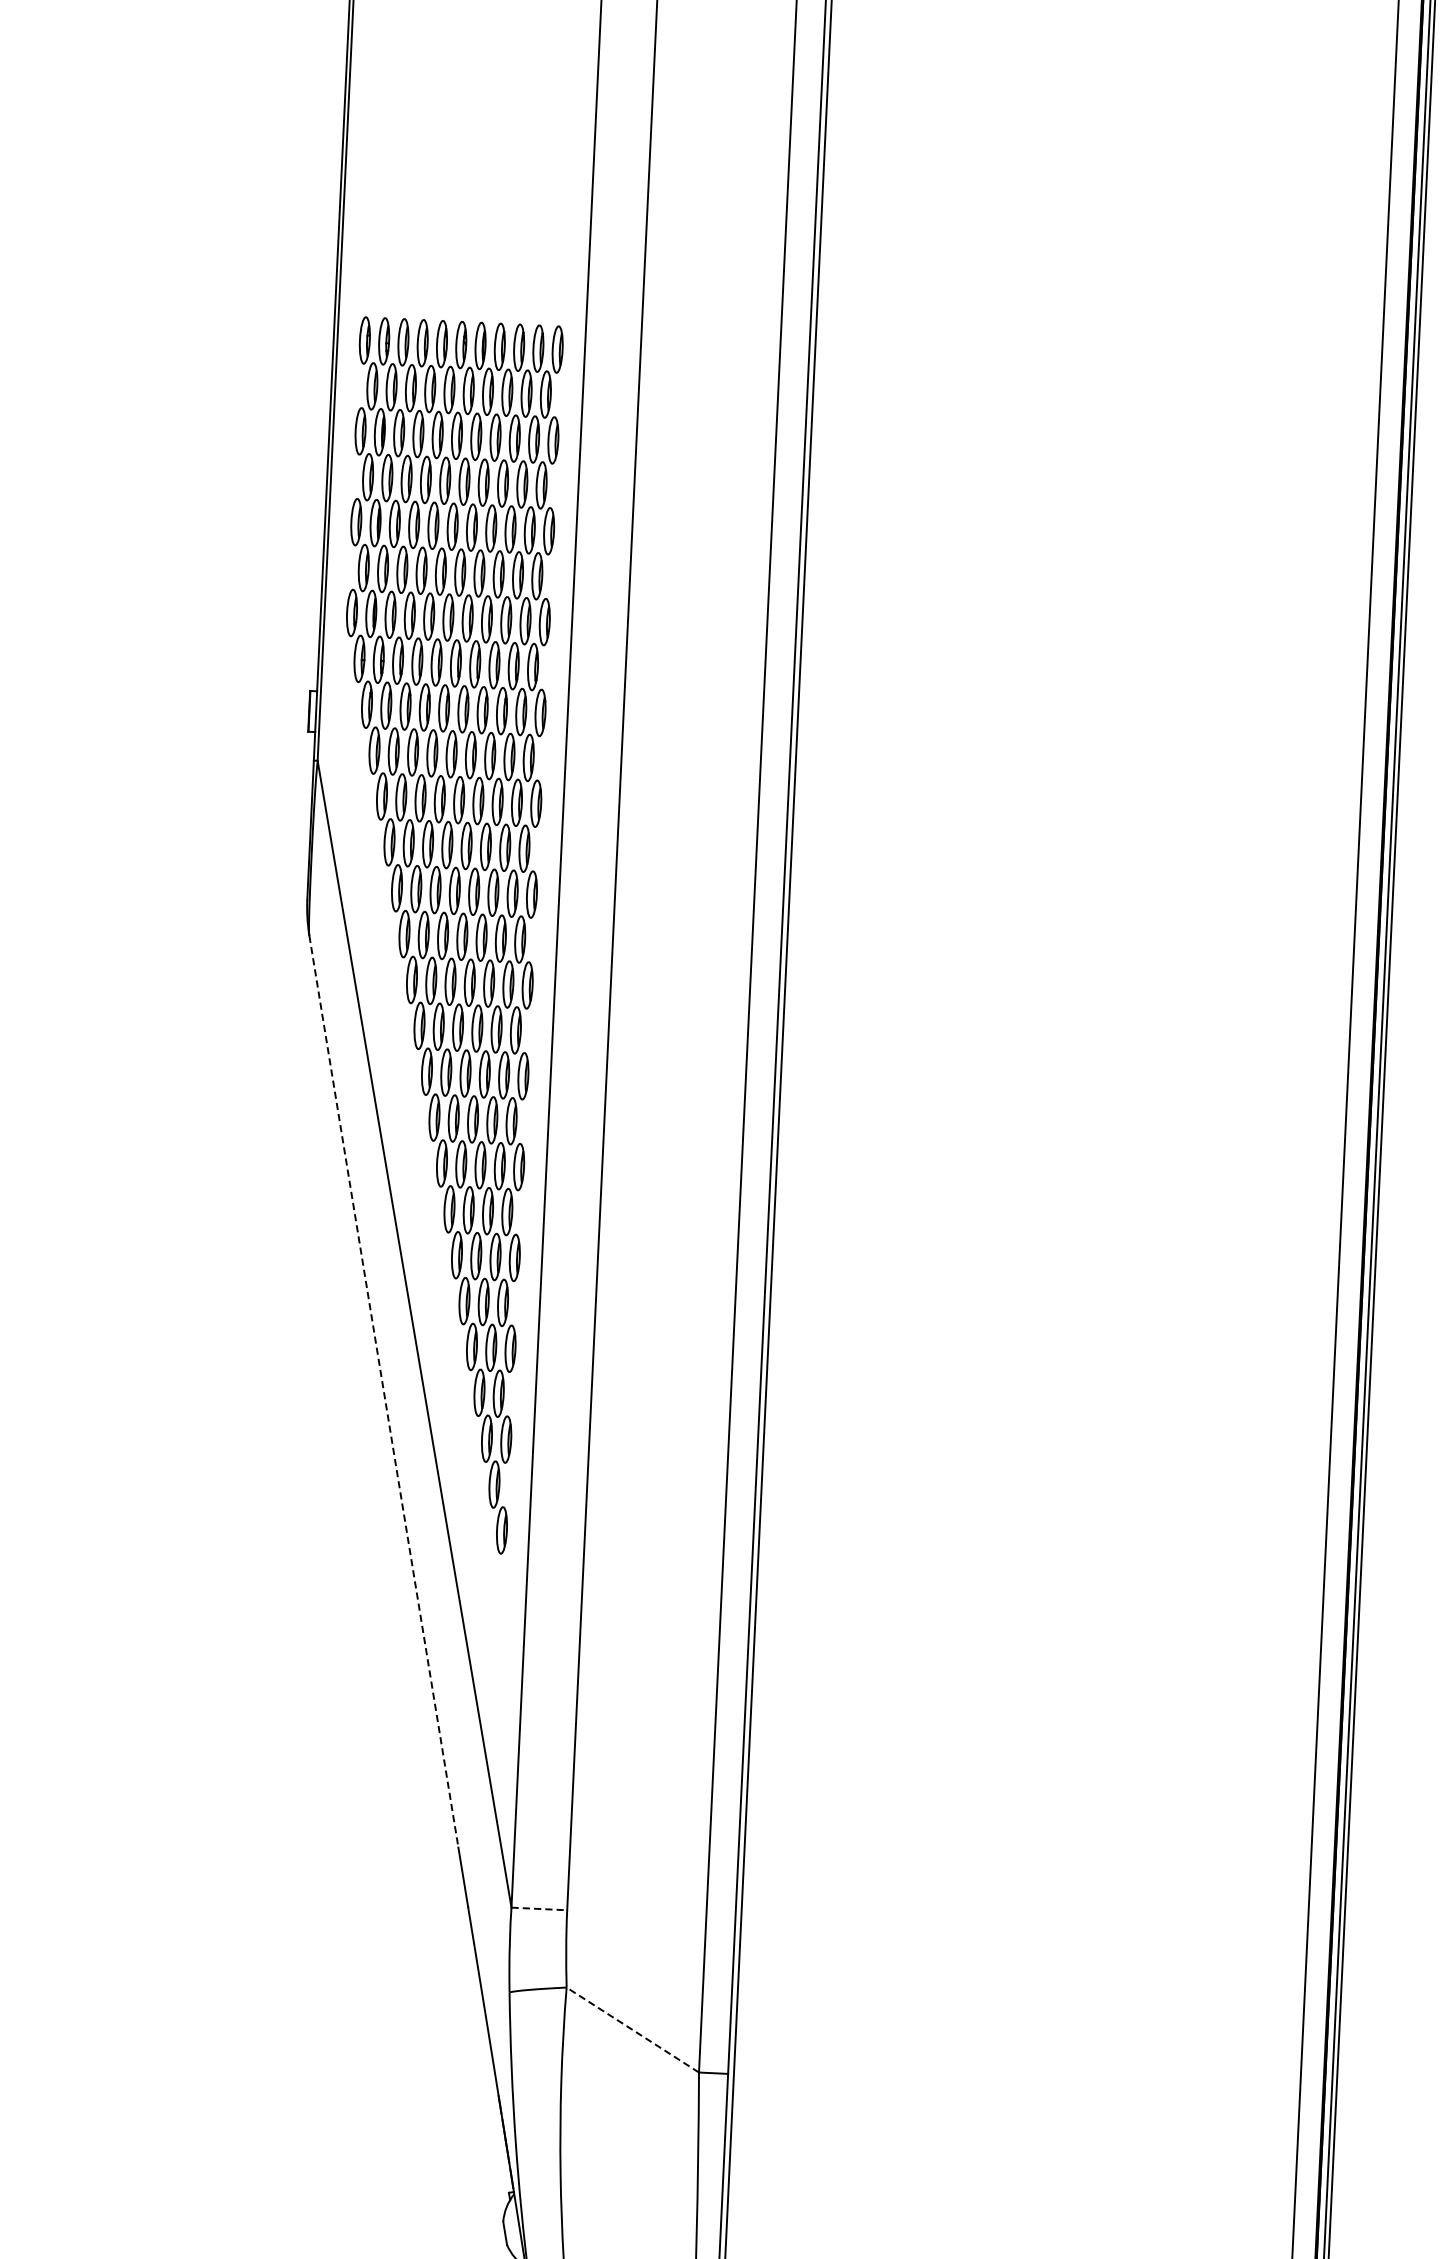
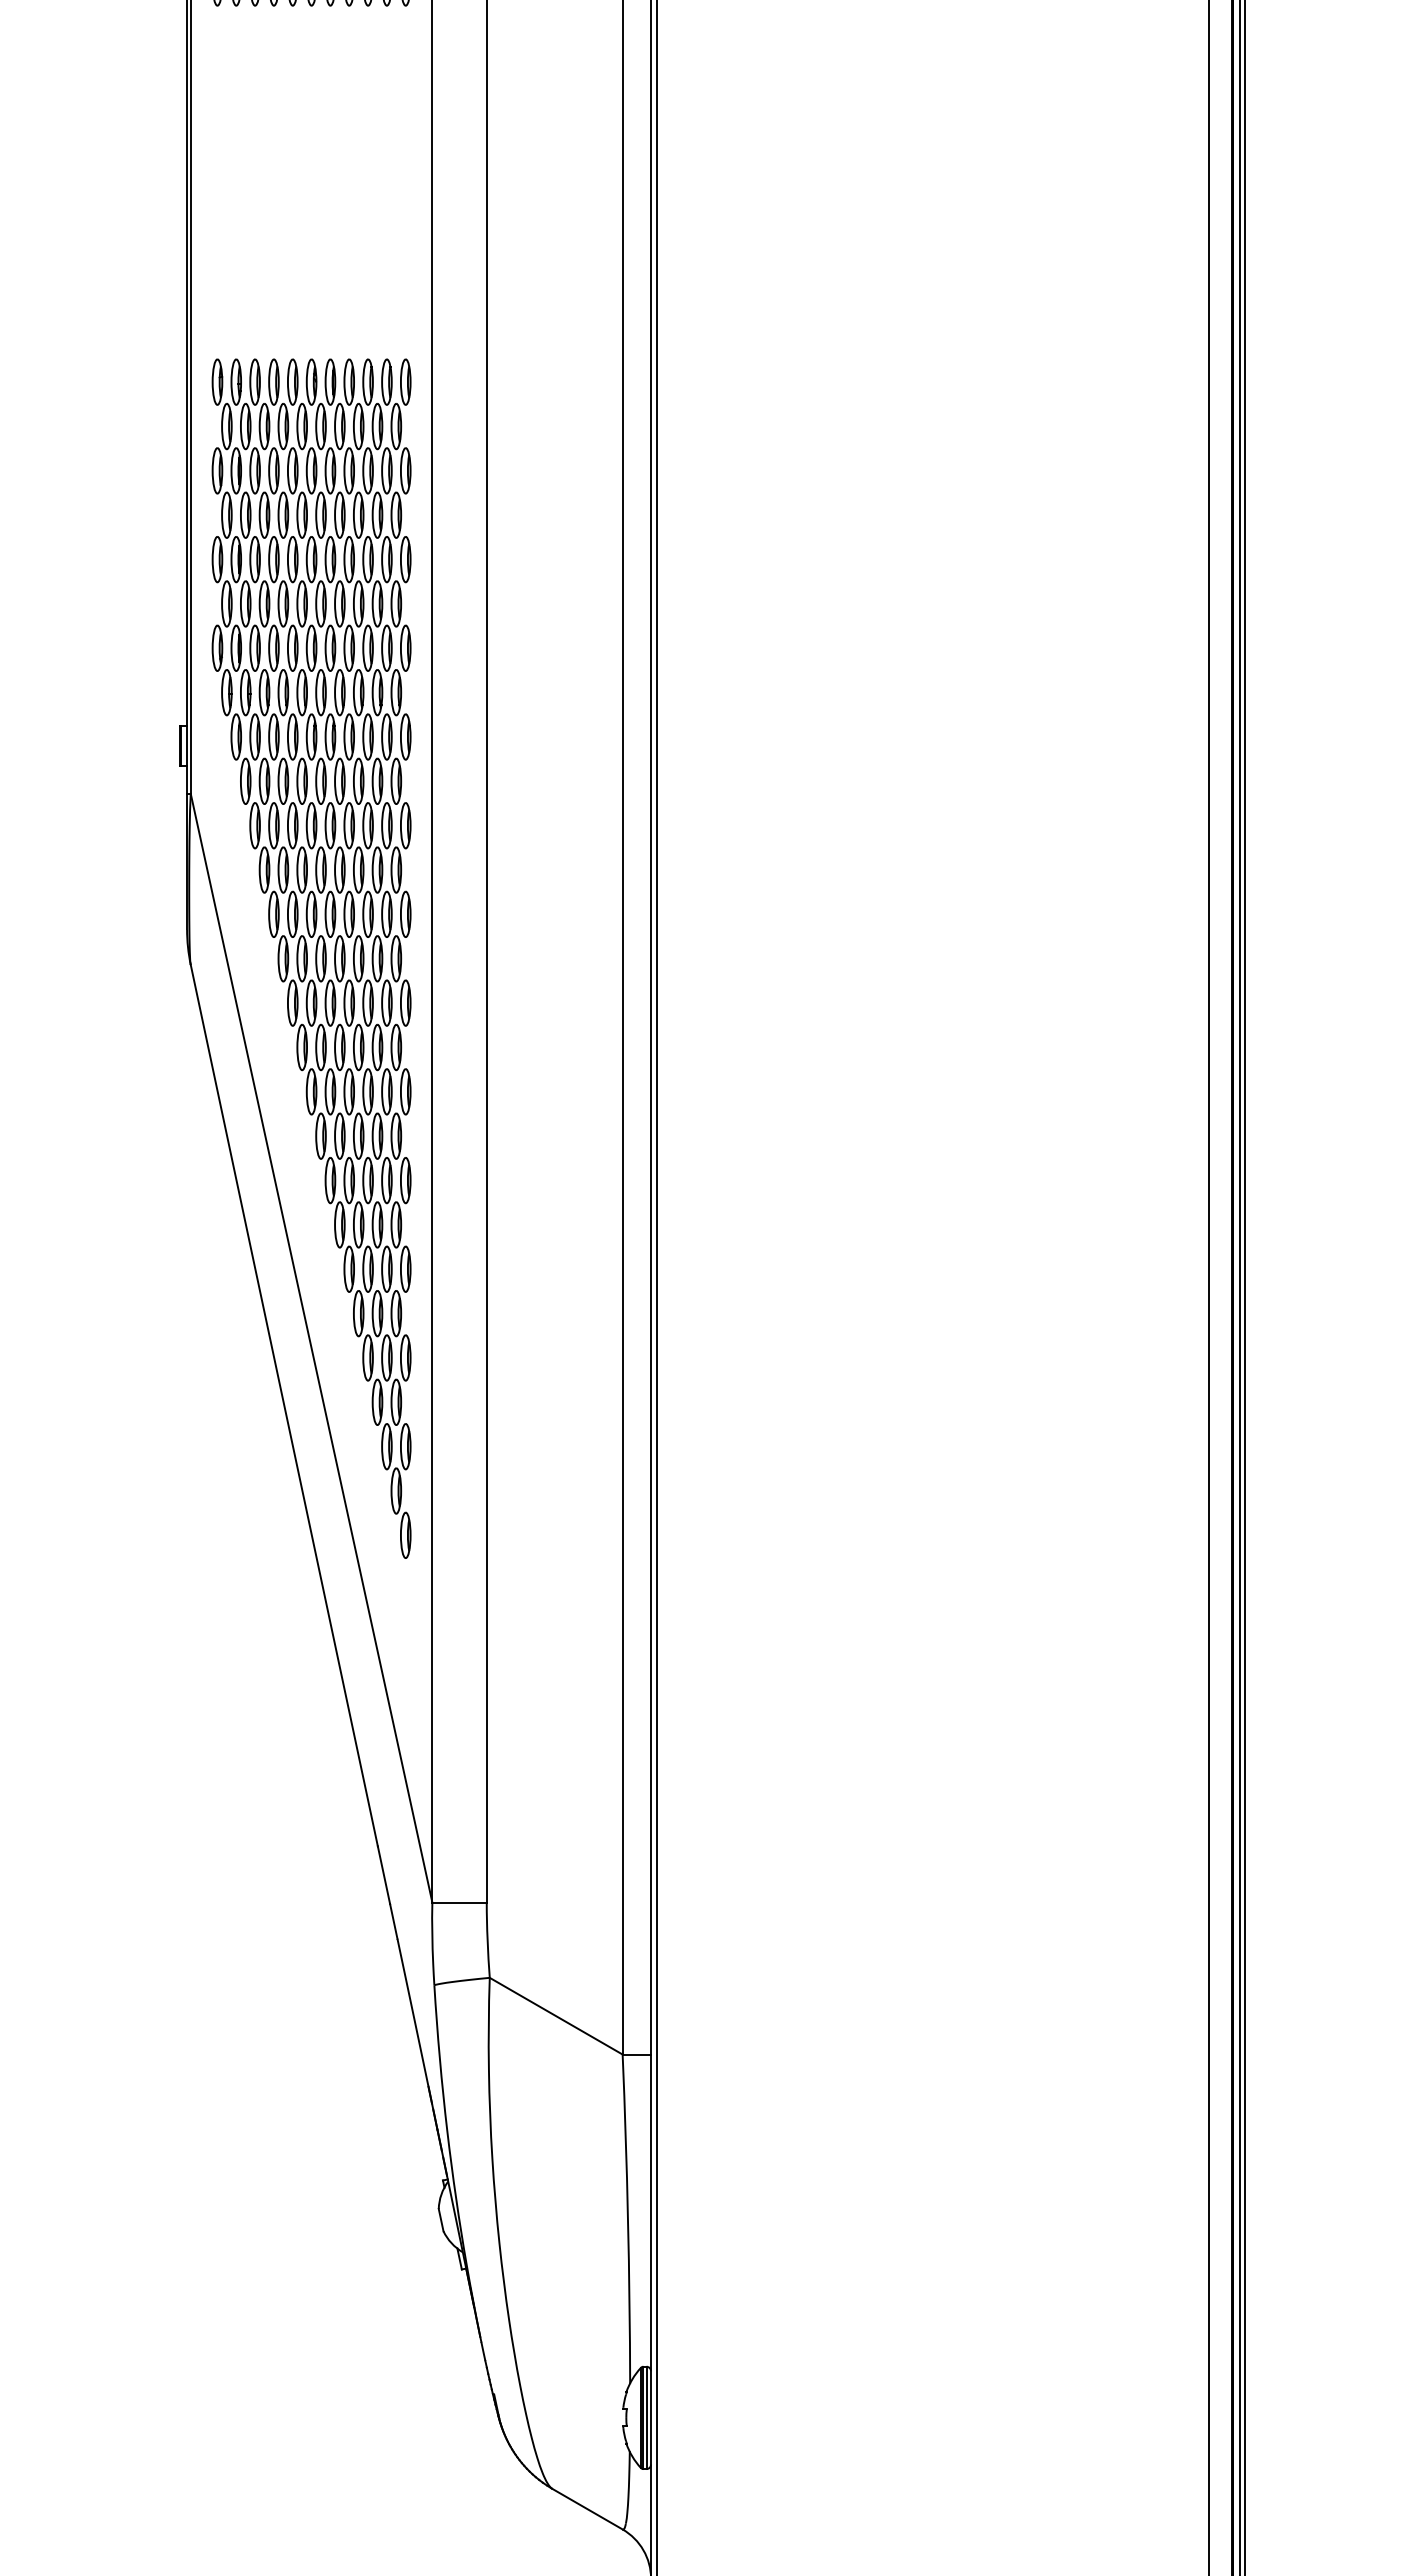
line: (384, 1391) -> (284, 1405), dashed -> solid
line: (540, 1909) -> (460, 1902), dashed -> solid
line: (633, 2030) -> (556, 2016), dashed -> solid

